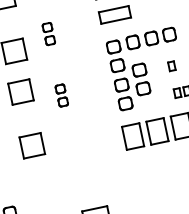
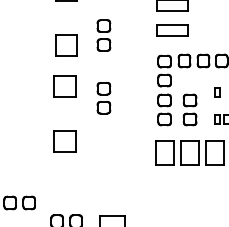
part: (48, 34) -> (103, 35), size x1.43
part: (140, 79) -> (189, 109), moved
part: (61, 95) -> (103, 98), size x1.43

